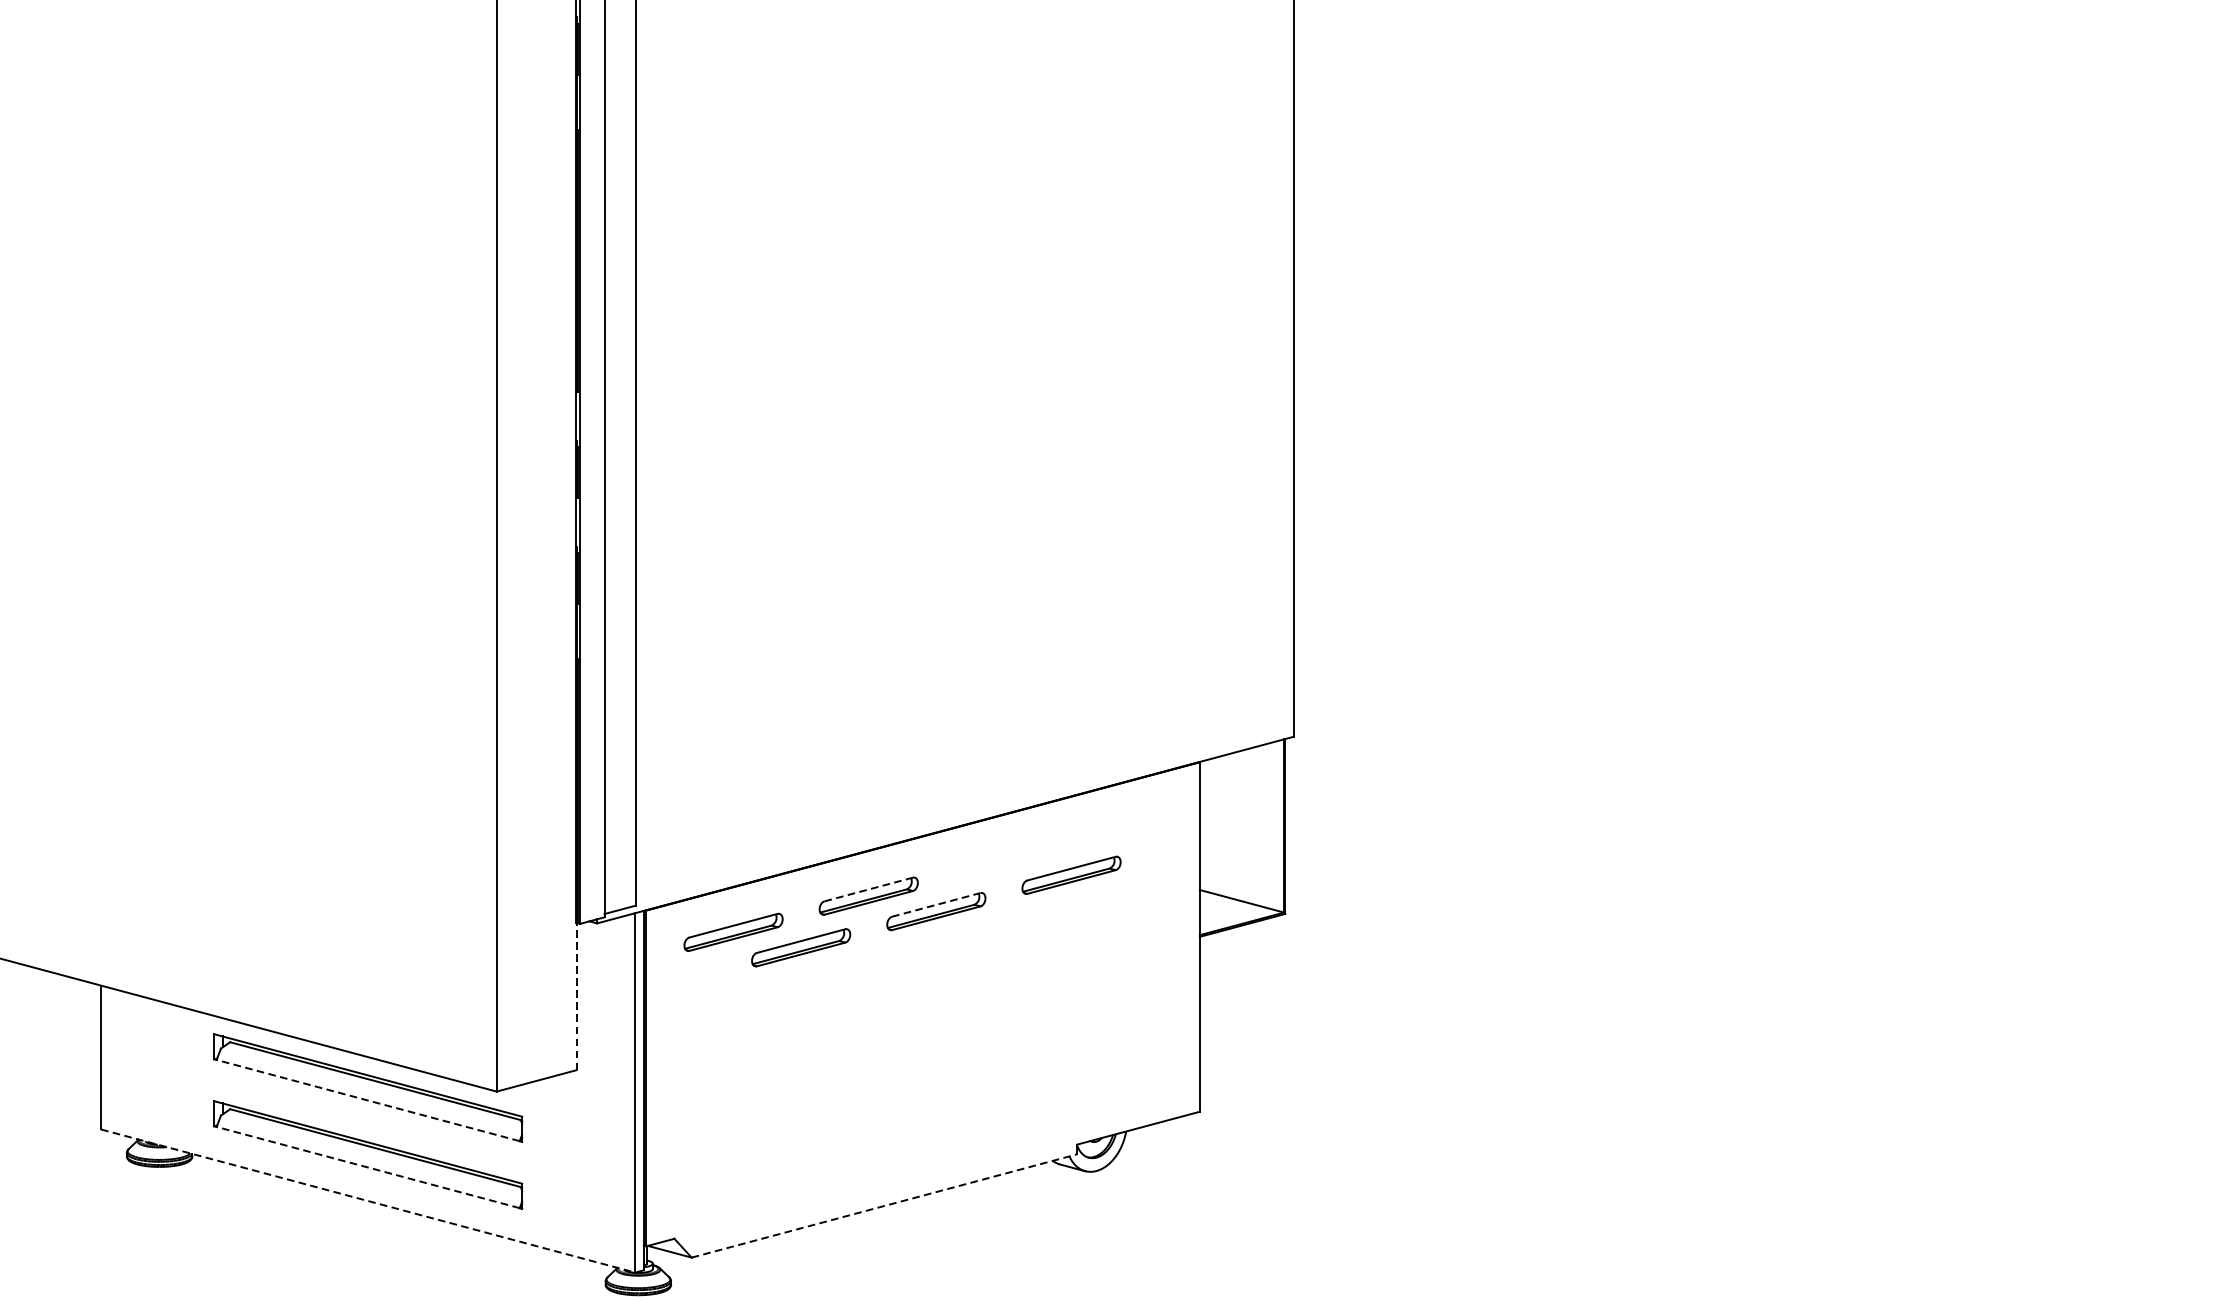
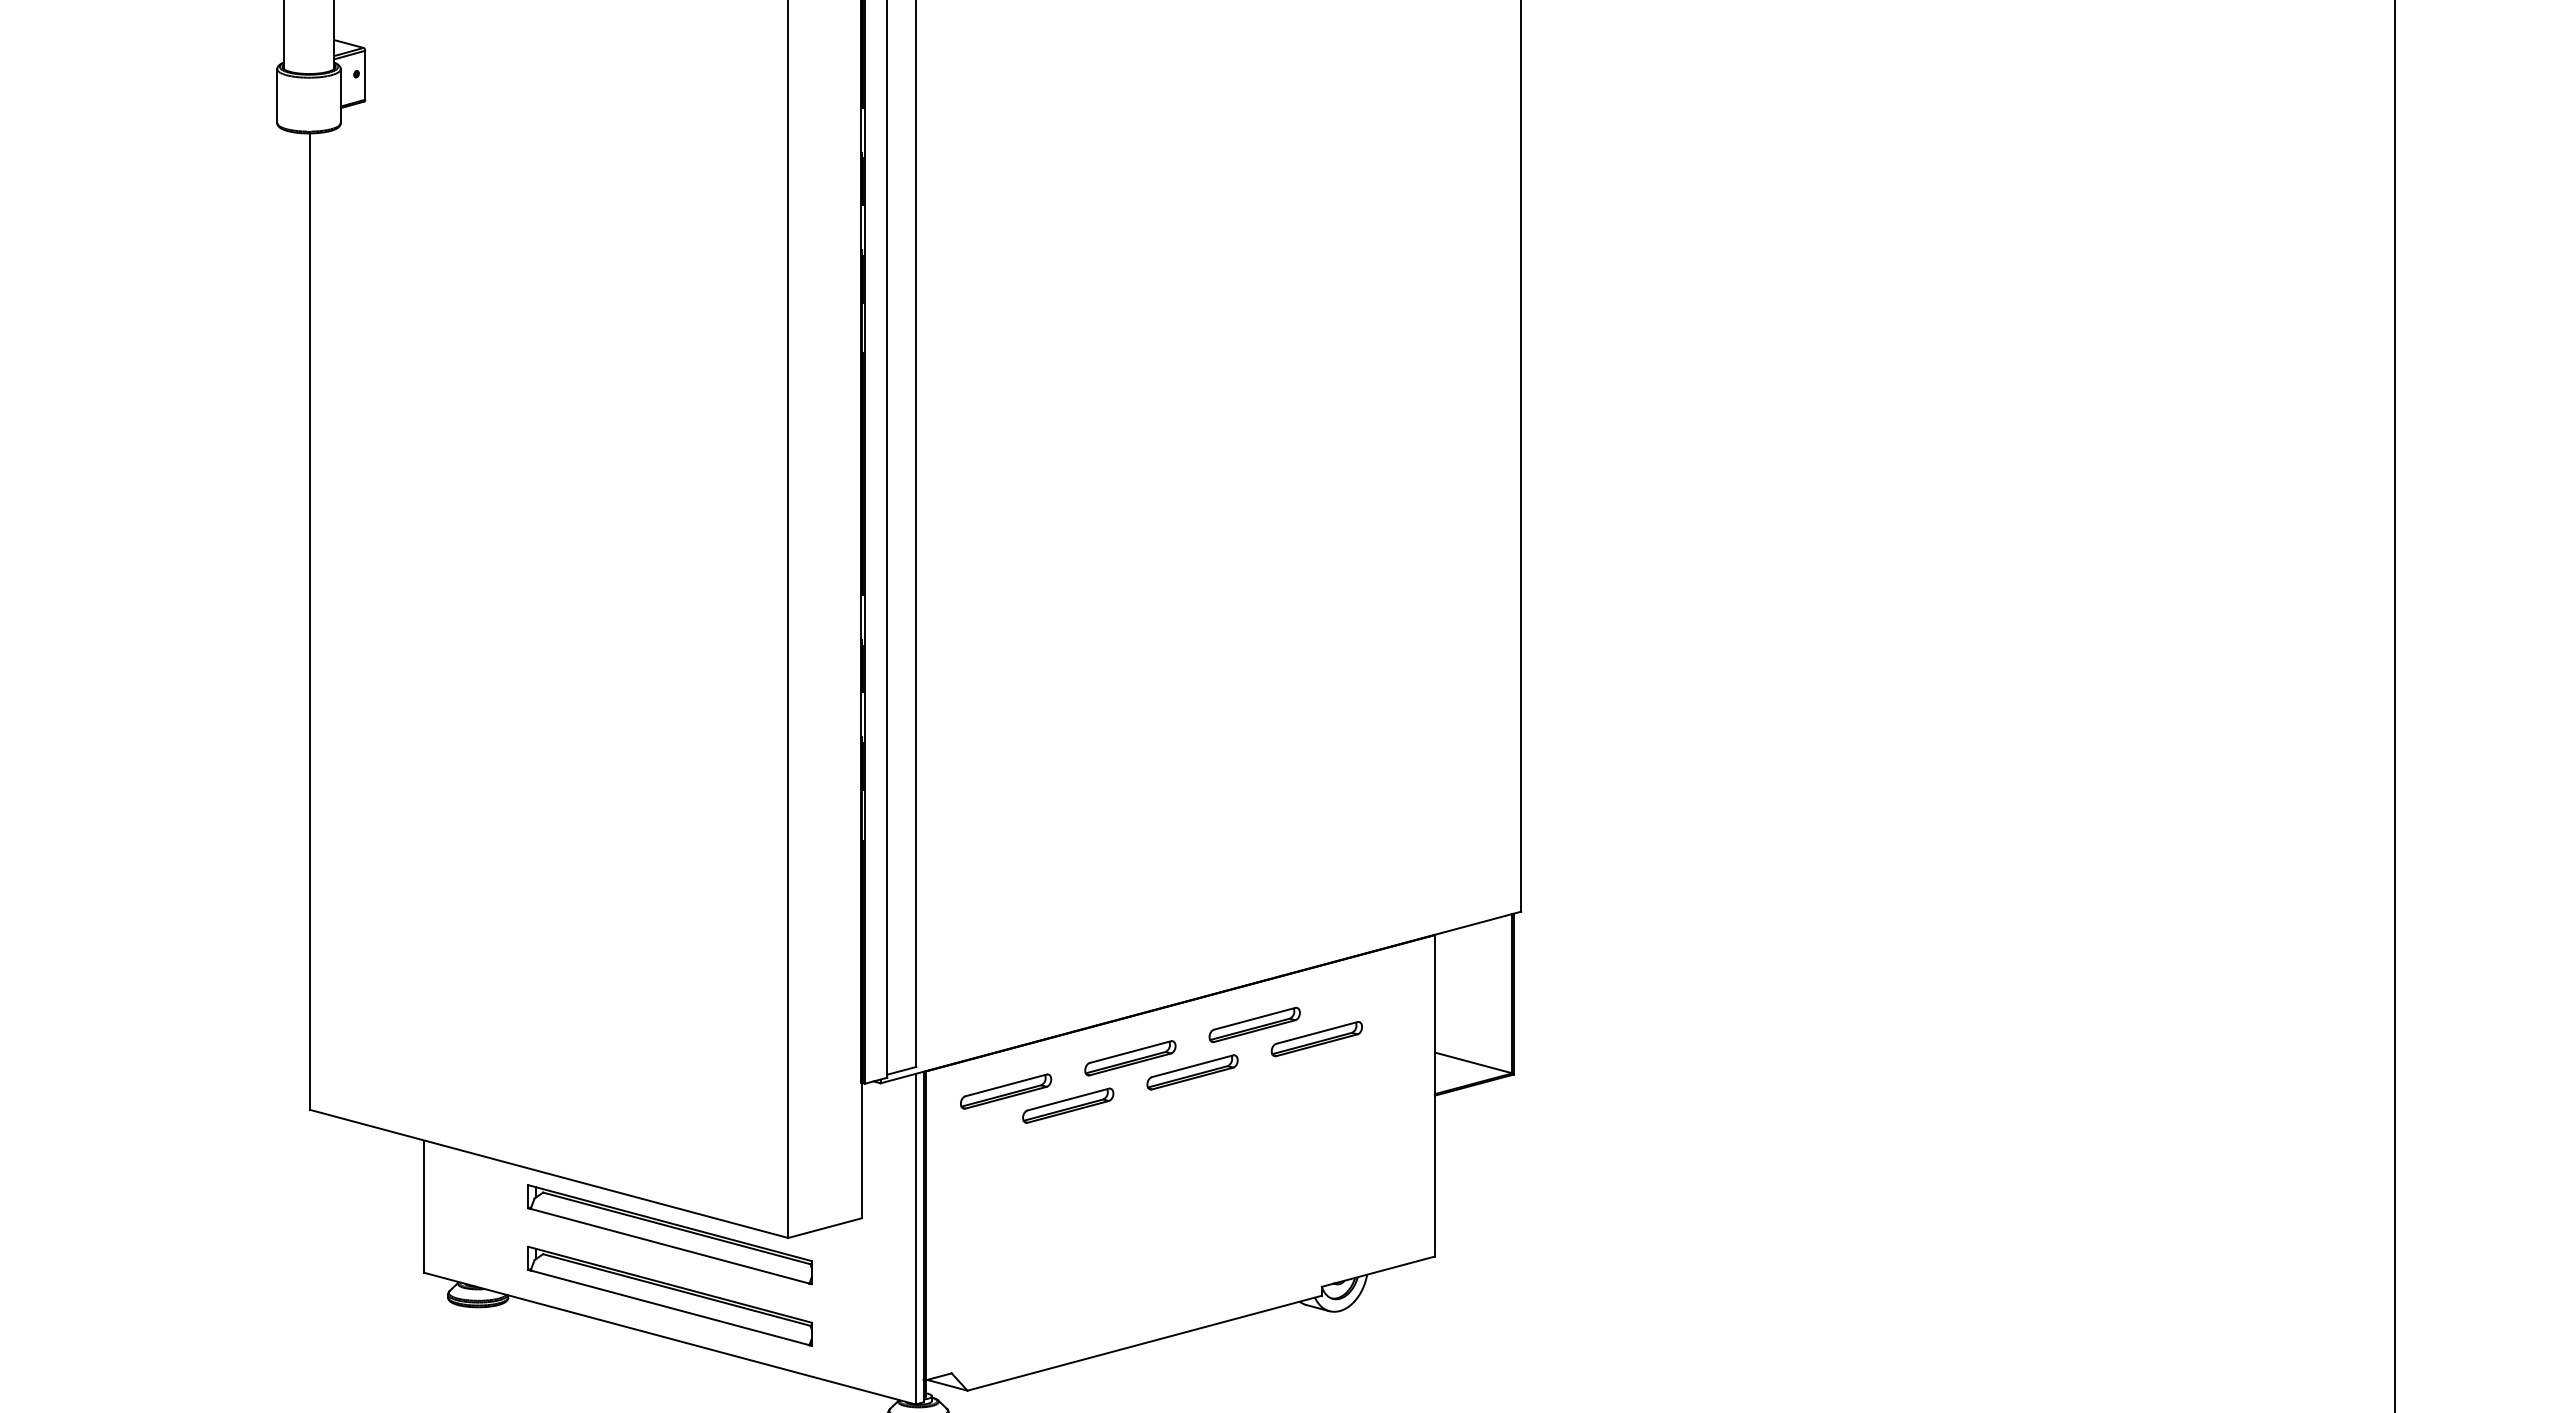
part: (1003, 859) -> (1254, 1024), added
line: (868, 888) -> (1130, 1051), dashed -> solid
line: (937, 905) -> (1193, 1066), dashed -> solid
line: (576, 996) -> (861, 1150), dashed -> solid
line: (367, 1100) -> (669, 1246), dashed -> solid
line: (367, 1167) -> (669, 1307), dashed -> solid
line: (368, 1200) -> (670, 1338), dashed -> solid
line: (885, 1206) -> (1145, 1343), dashed -> solid

